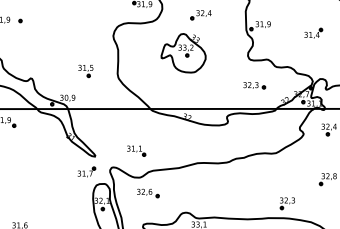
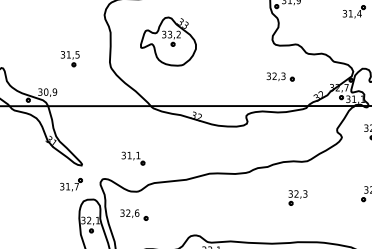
part: (183, 53) -> (168, 41), moved
part: (148, 193) -> (134, 215), moved
part: (286, 203) -> (296, 197), moved

